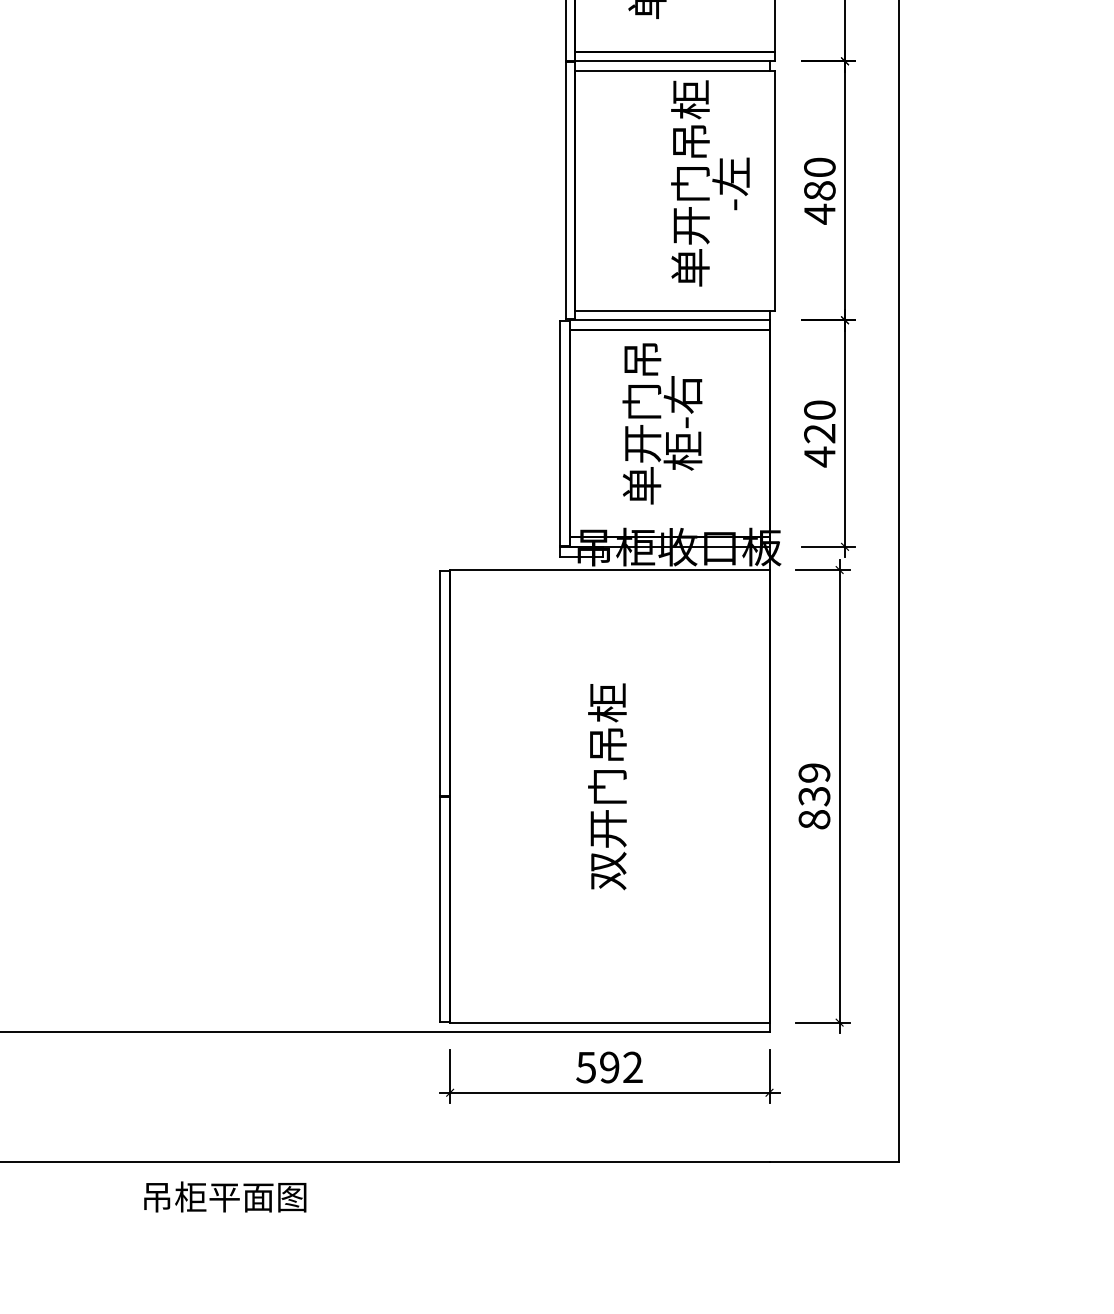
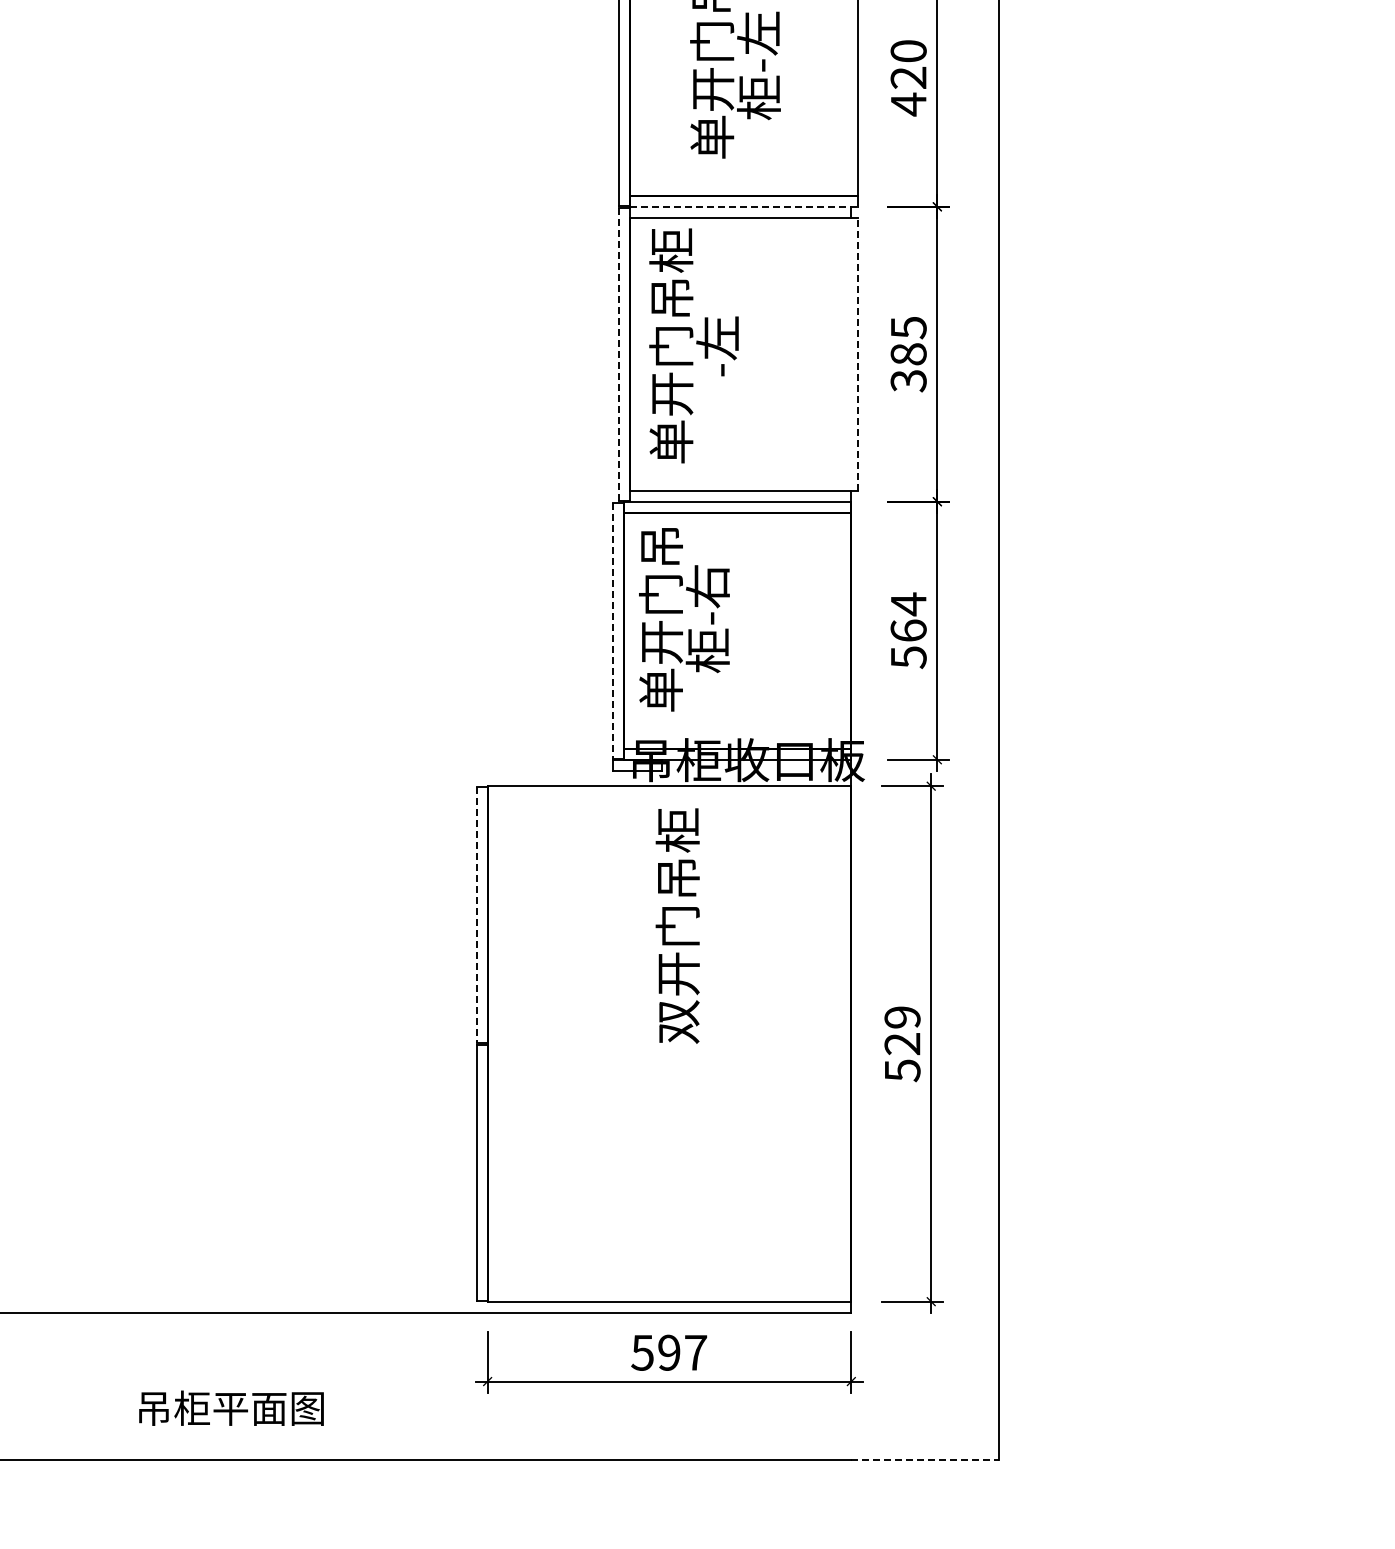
line: (674, 61) -> (743, 206), solid -> dashed
text: (709, 183) -> (693, 345), moved
line: (774, 190) -> (857, 353), solid -> dashed
line: (565, 191) -> (619, 354), solid -> dashed
text: (819, 191) -> (908, 354), 480 -> 385
text: (662, 423) -> (684, 619), moved
text: (819, 433) -> (908, 630), 420 -> 564
line: (559, 434) -> (612, 631), solid -> dashed
line: (440, 683) -> (476, 915), solid -> dashed
text: (607, 786) -> (677, 925), moved
text: (814, 808) -> (902, 1057), 839 -> 529
text: (632, 1067) -> (695, 1352), 592 -> 597
line: (834, 1162) -> (925, 1460), solid -> dashed
text: (225, 1196) -> (231, 1407), moved

